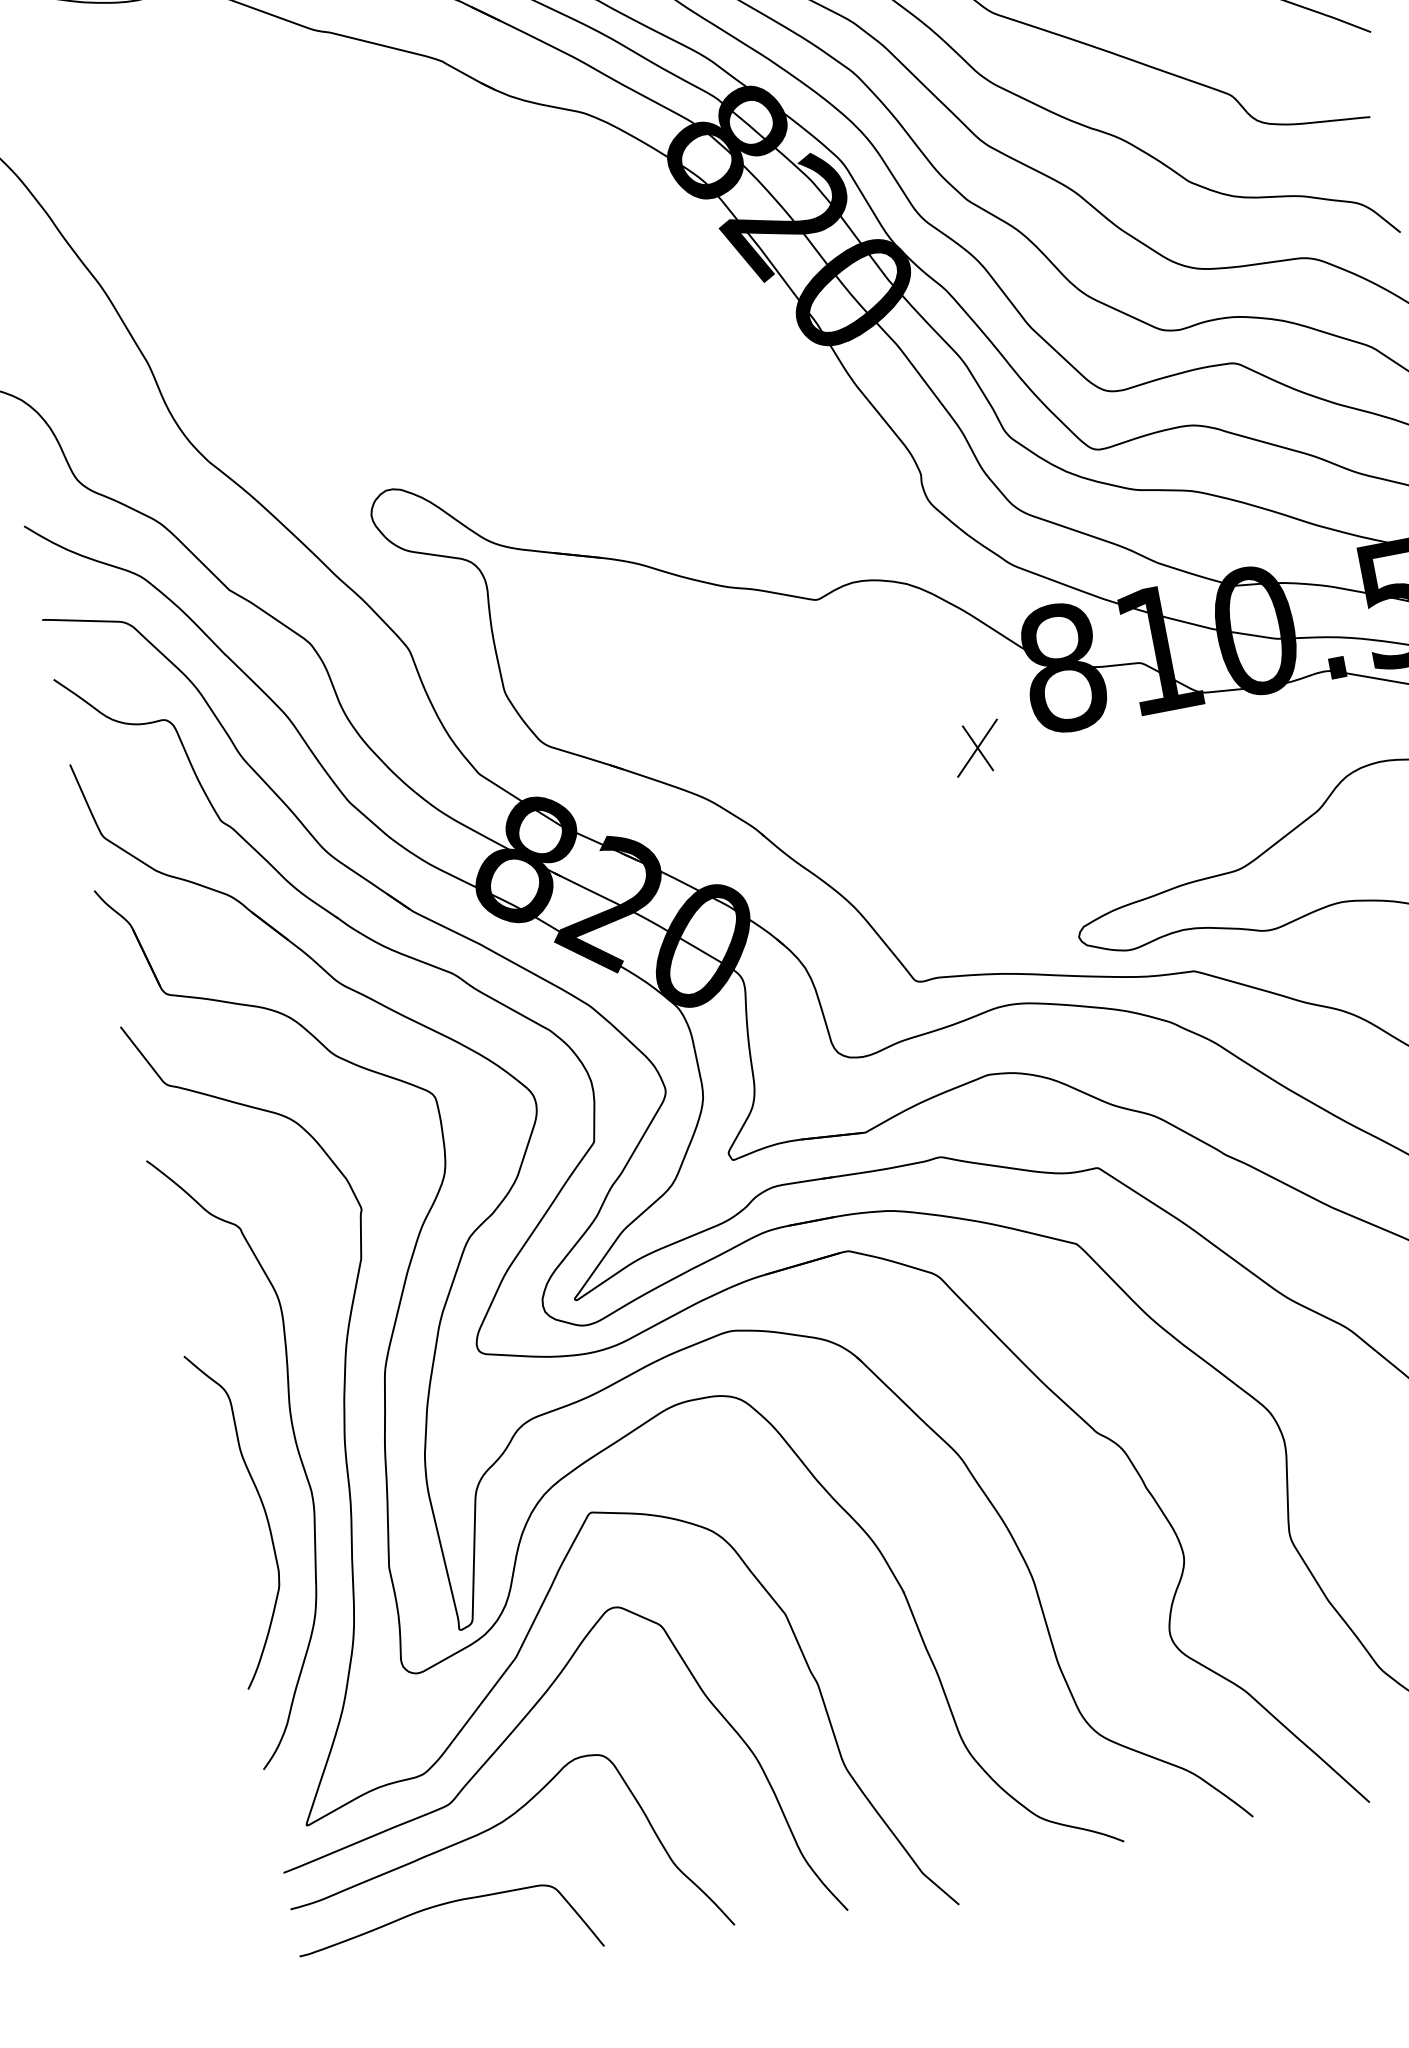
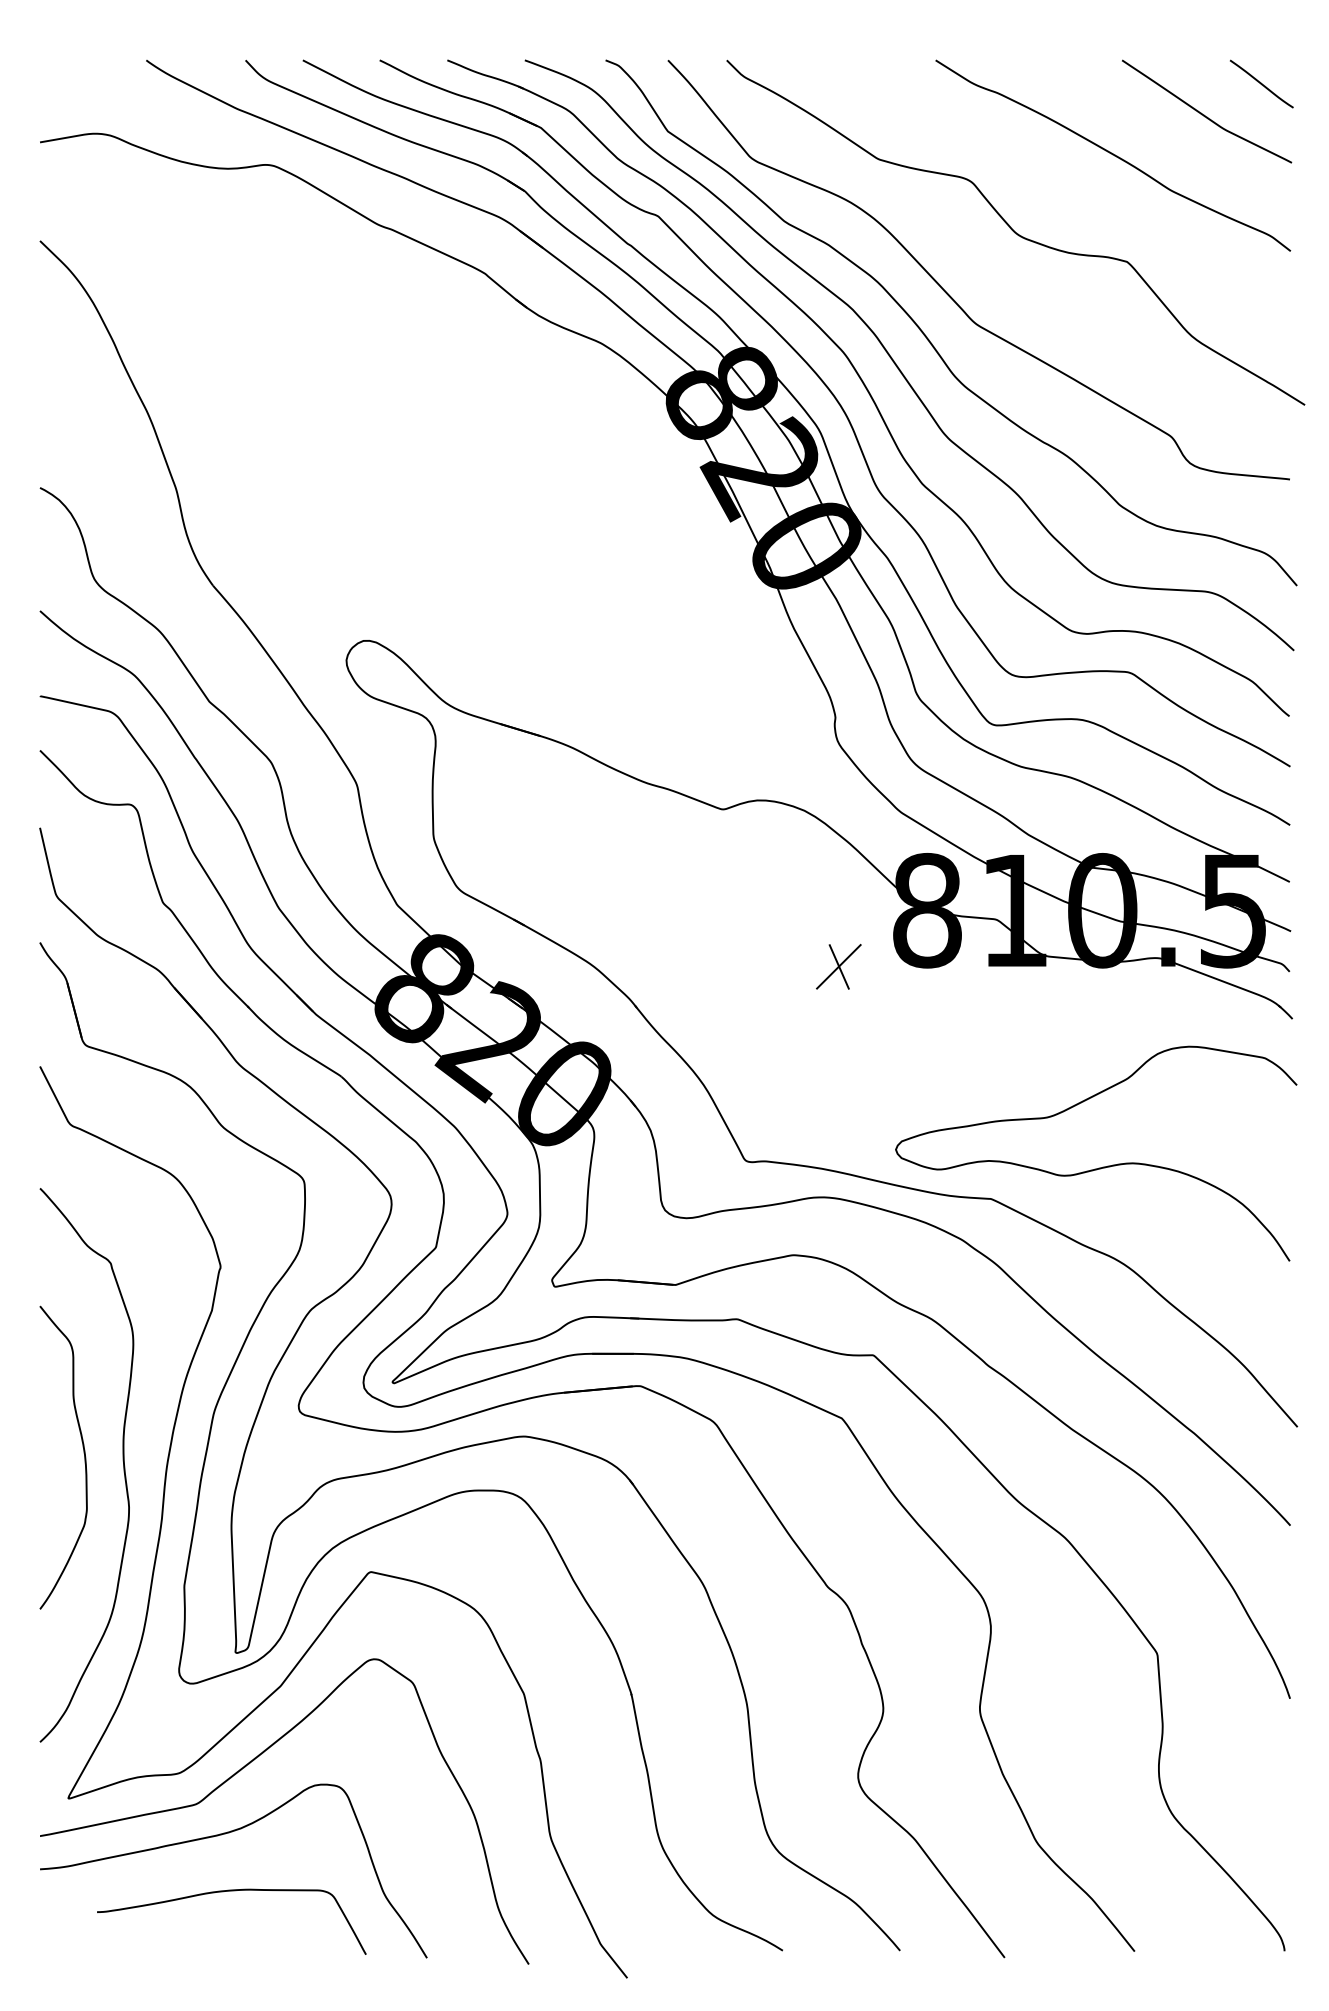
curve: (262, 1509) -> (83, 1453), moved
curve: (443, 1905) -> (231, 1891), moved

